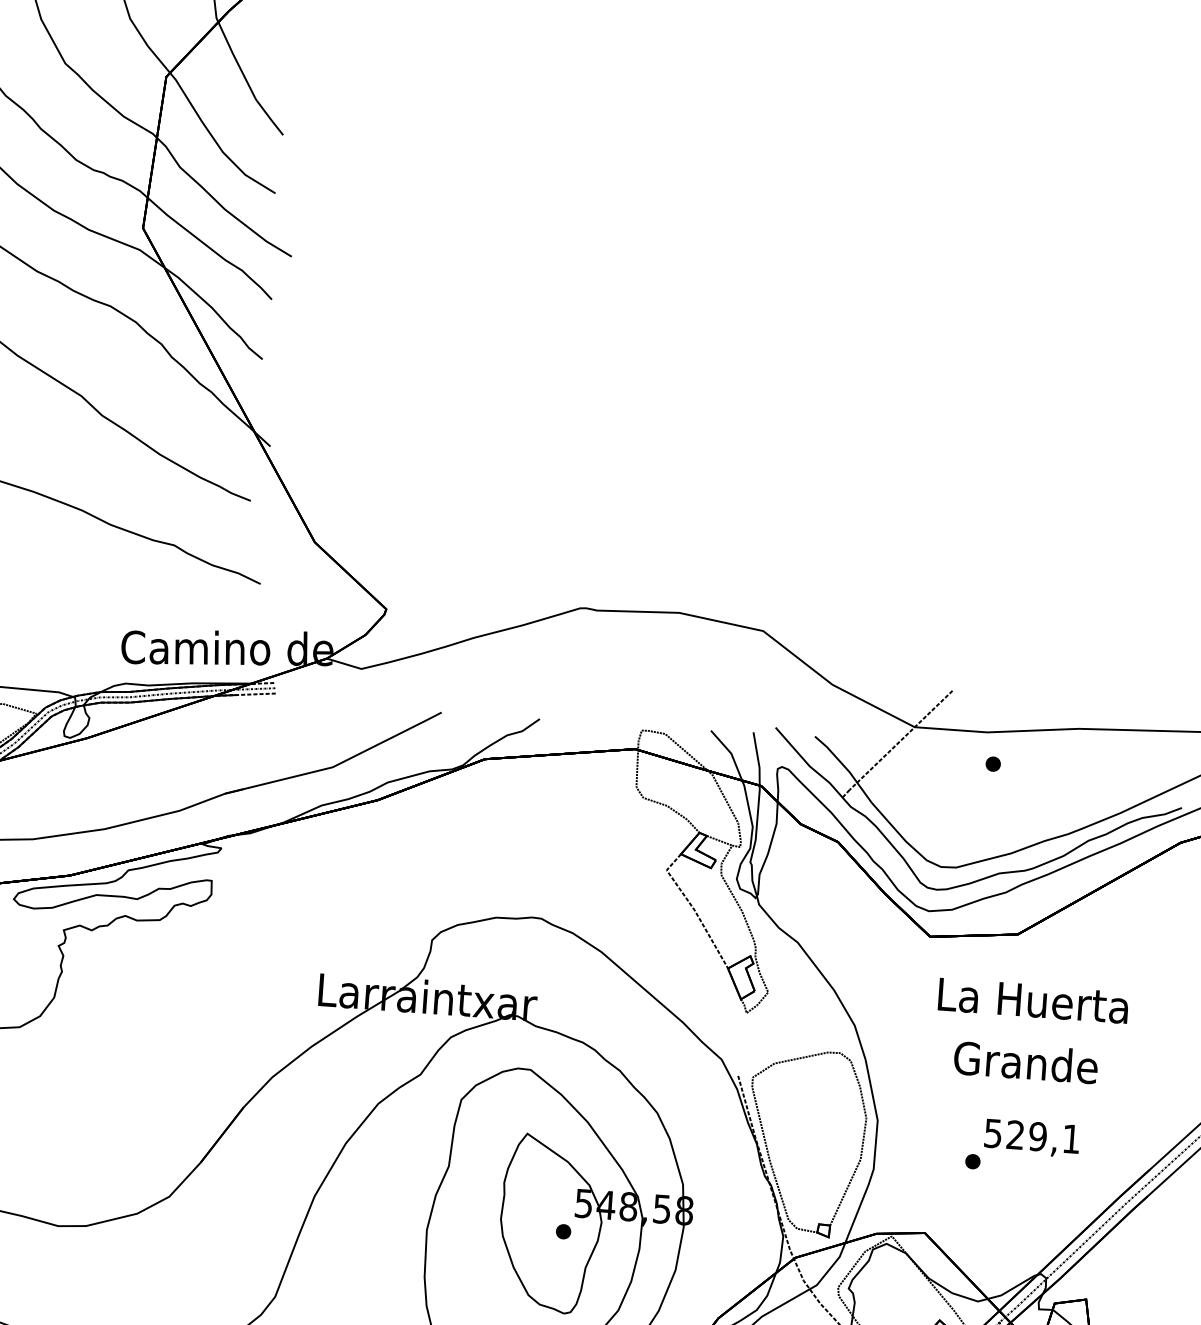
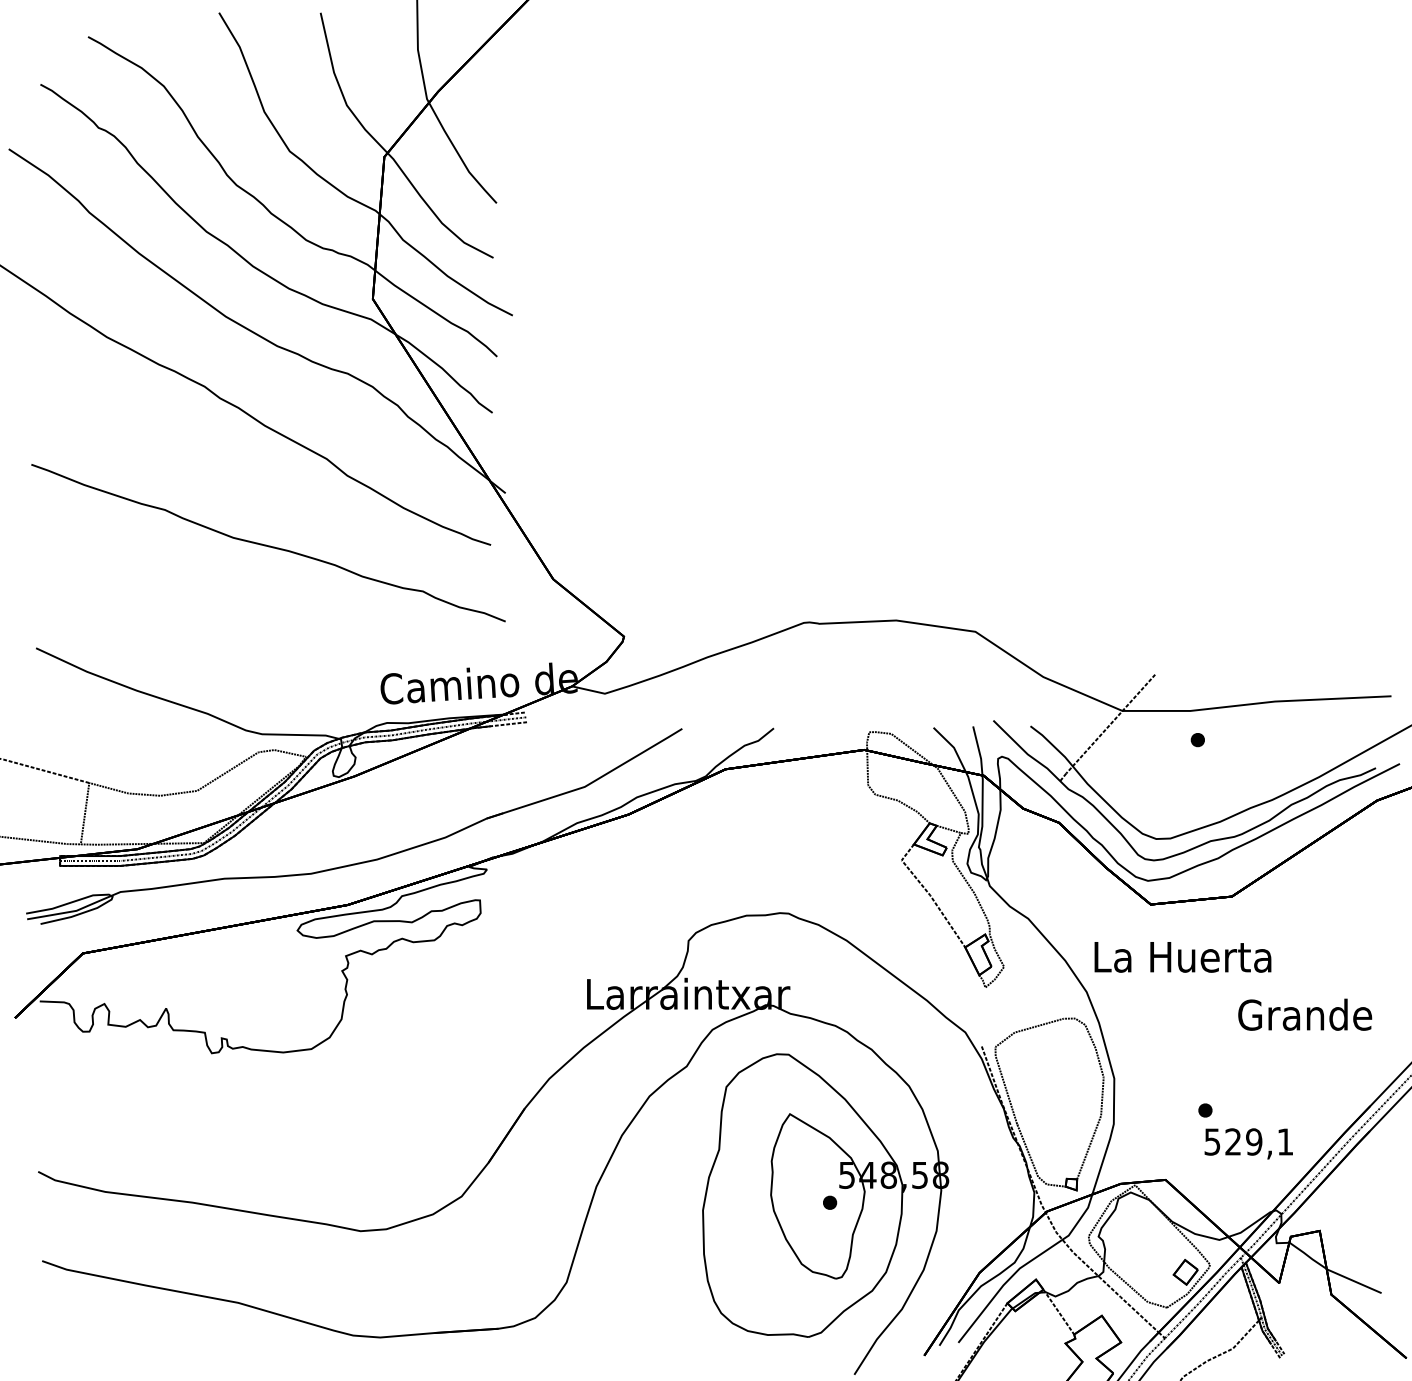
text: (1032, 1001) -> (1182, 957), moved
text: (1026, 1062) -> (1305, 1014), moved
text: (1031, 1137) -> (1248, 1143), moved

